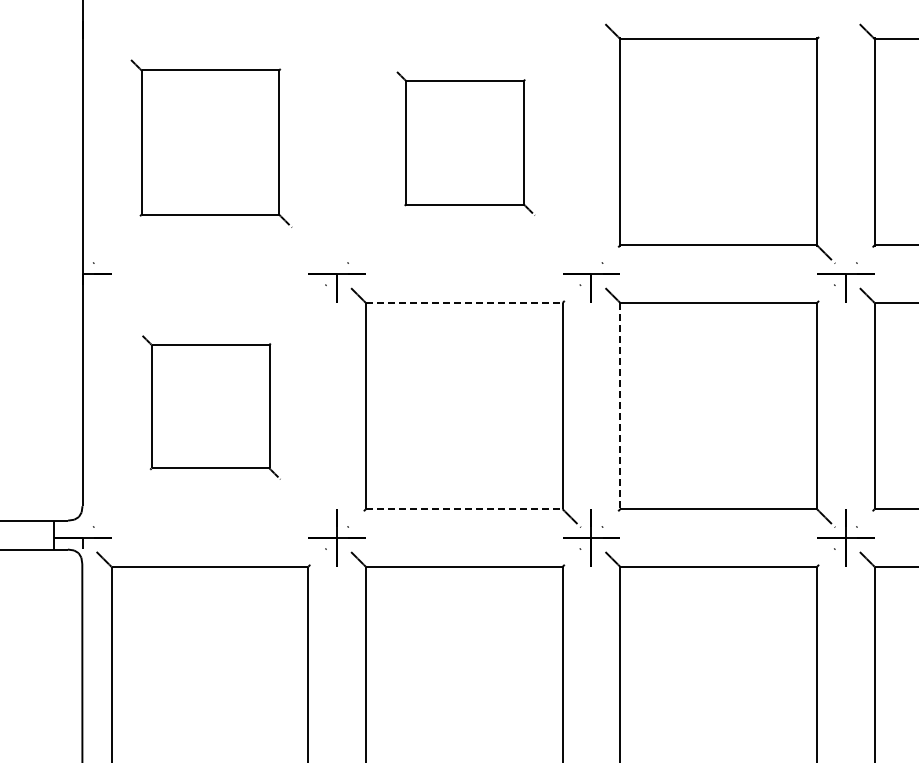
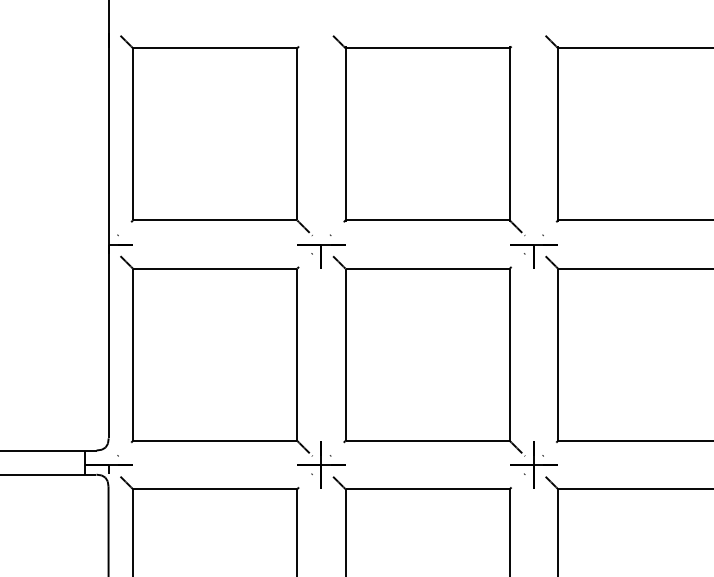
part: (211, 143) -> (216, 135), size x1.43
part: (465, 143) -> (428, 135), size x1.67
line: (464, 303) -> (427, 269), dashed -> solid
line: (620, 406) -> (558, 355), dashed -> solid
part: (211, 407) -> (216, 355), size x1.67
line: (464, 509) -> (427, 441), dashed -> solid

